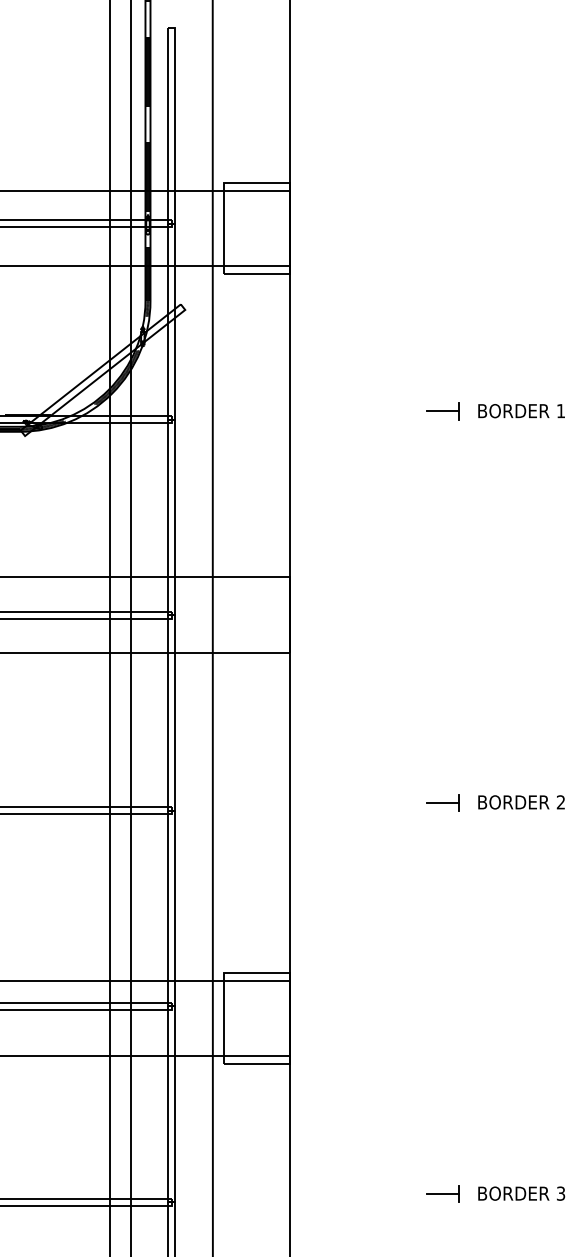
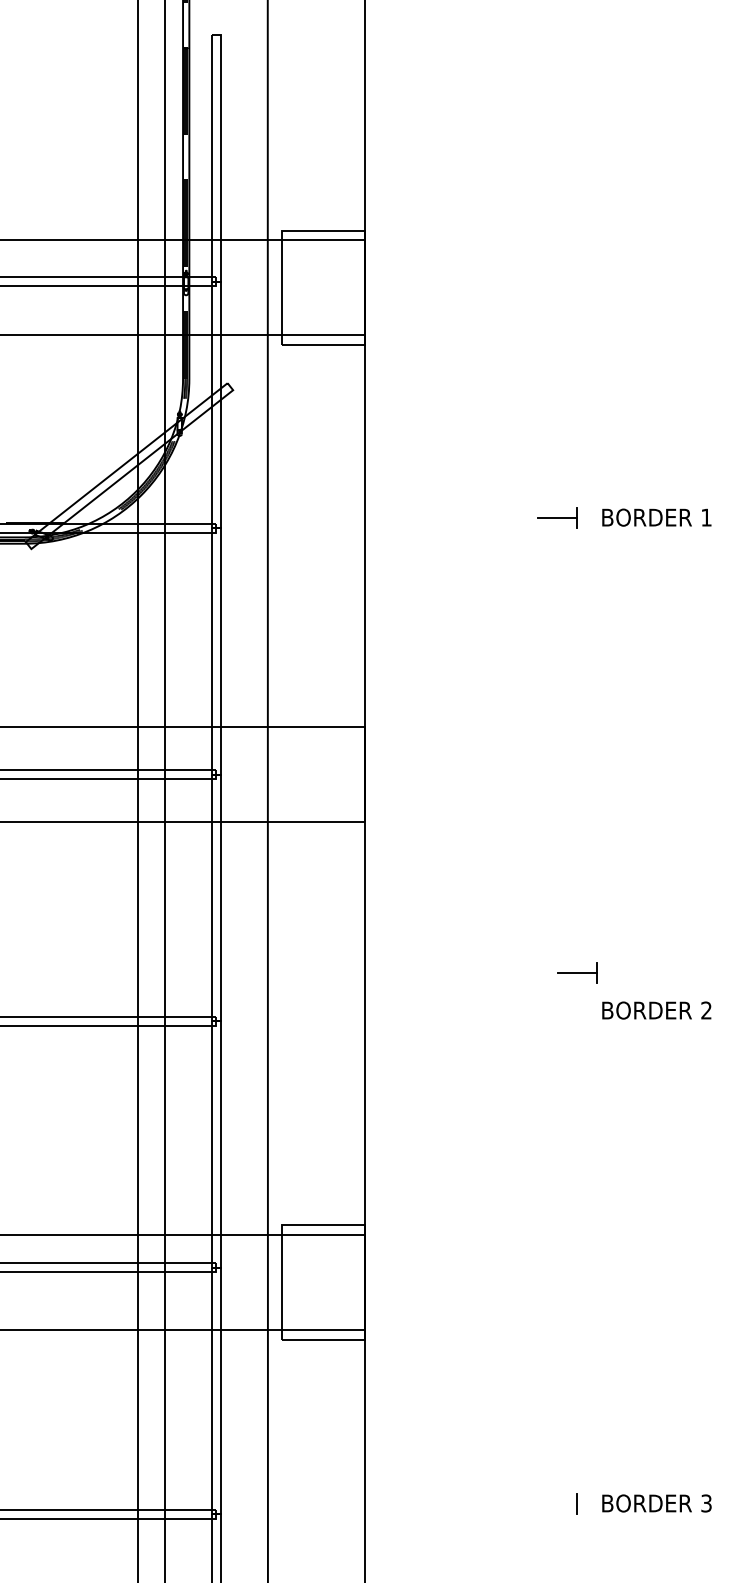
part: (442, 802) -> (577, 972), moved
line: (442, 1193) -> (557, 1503), removed

